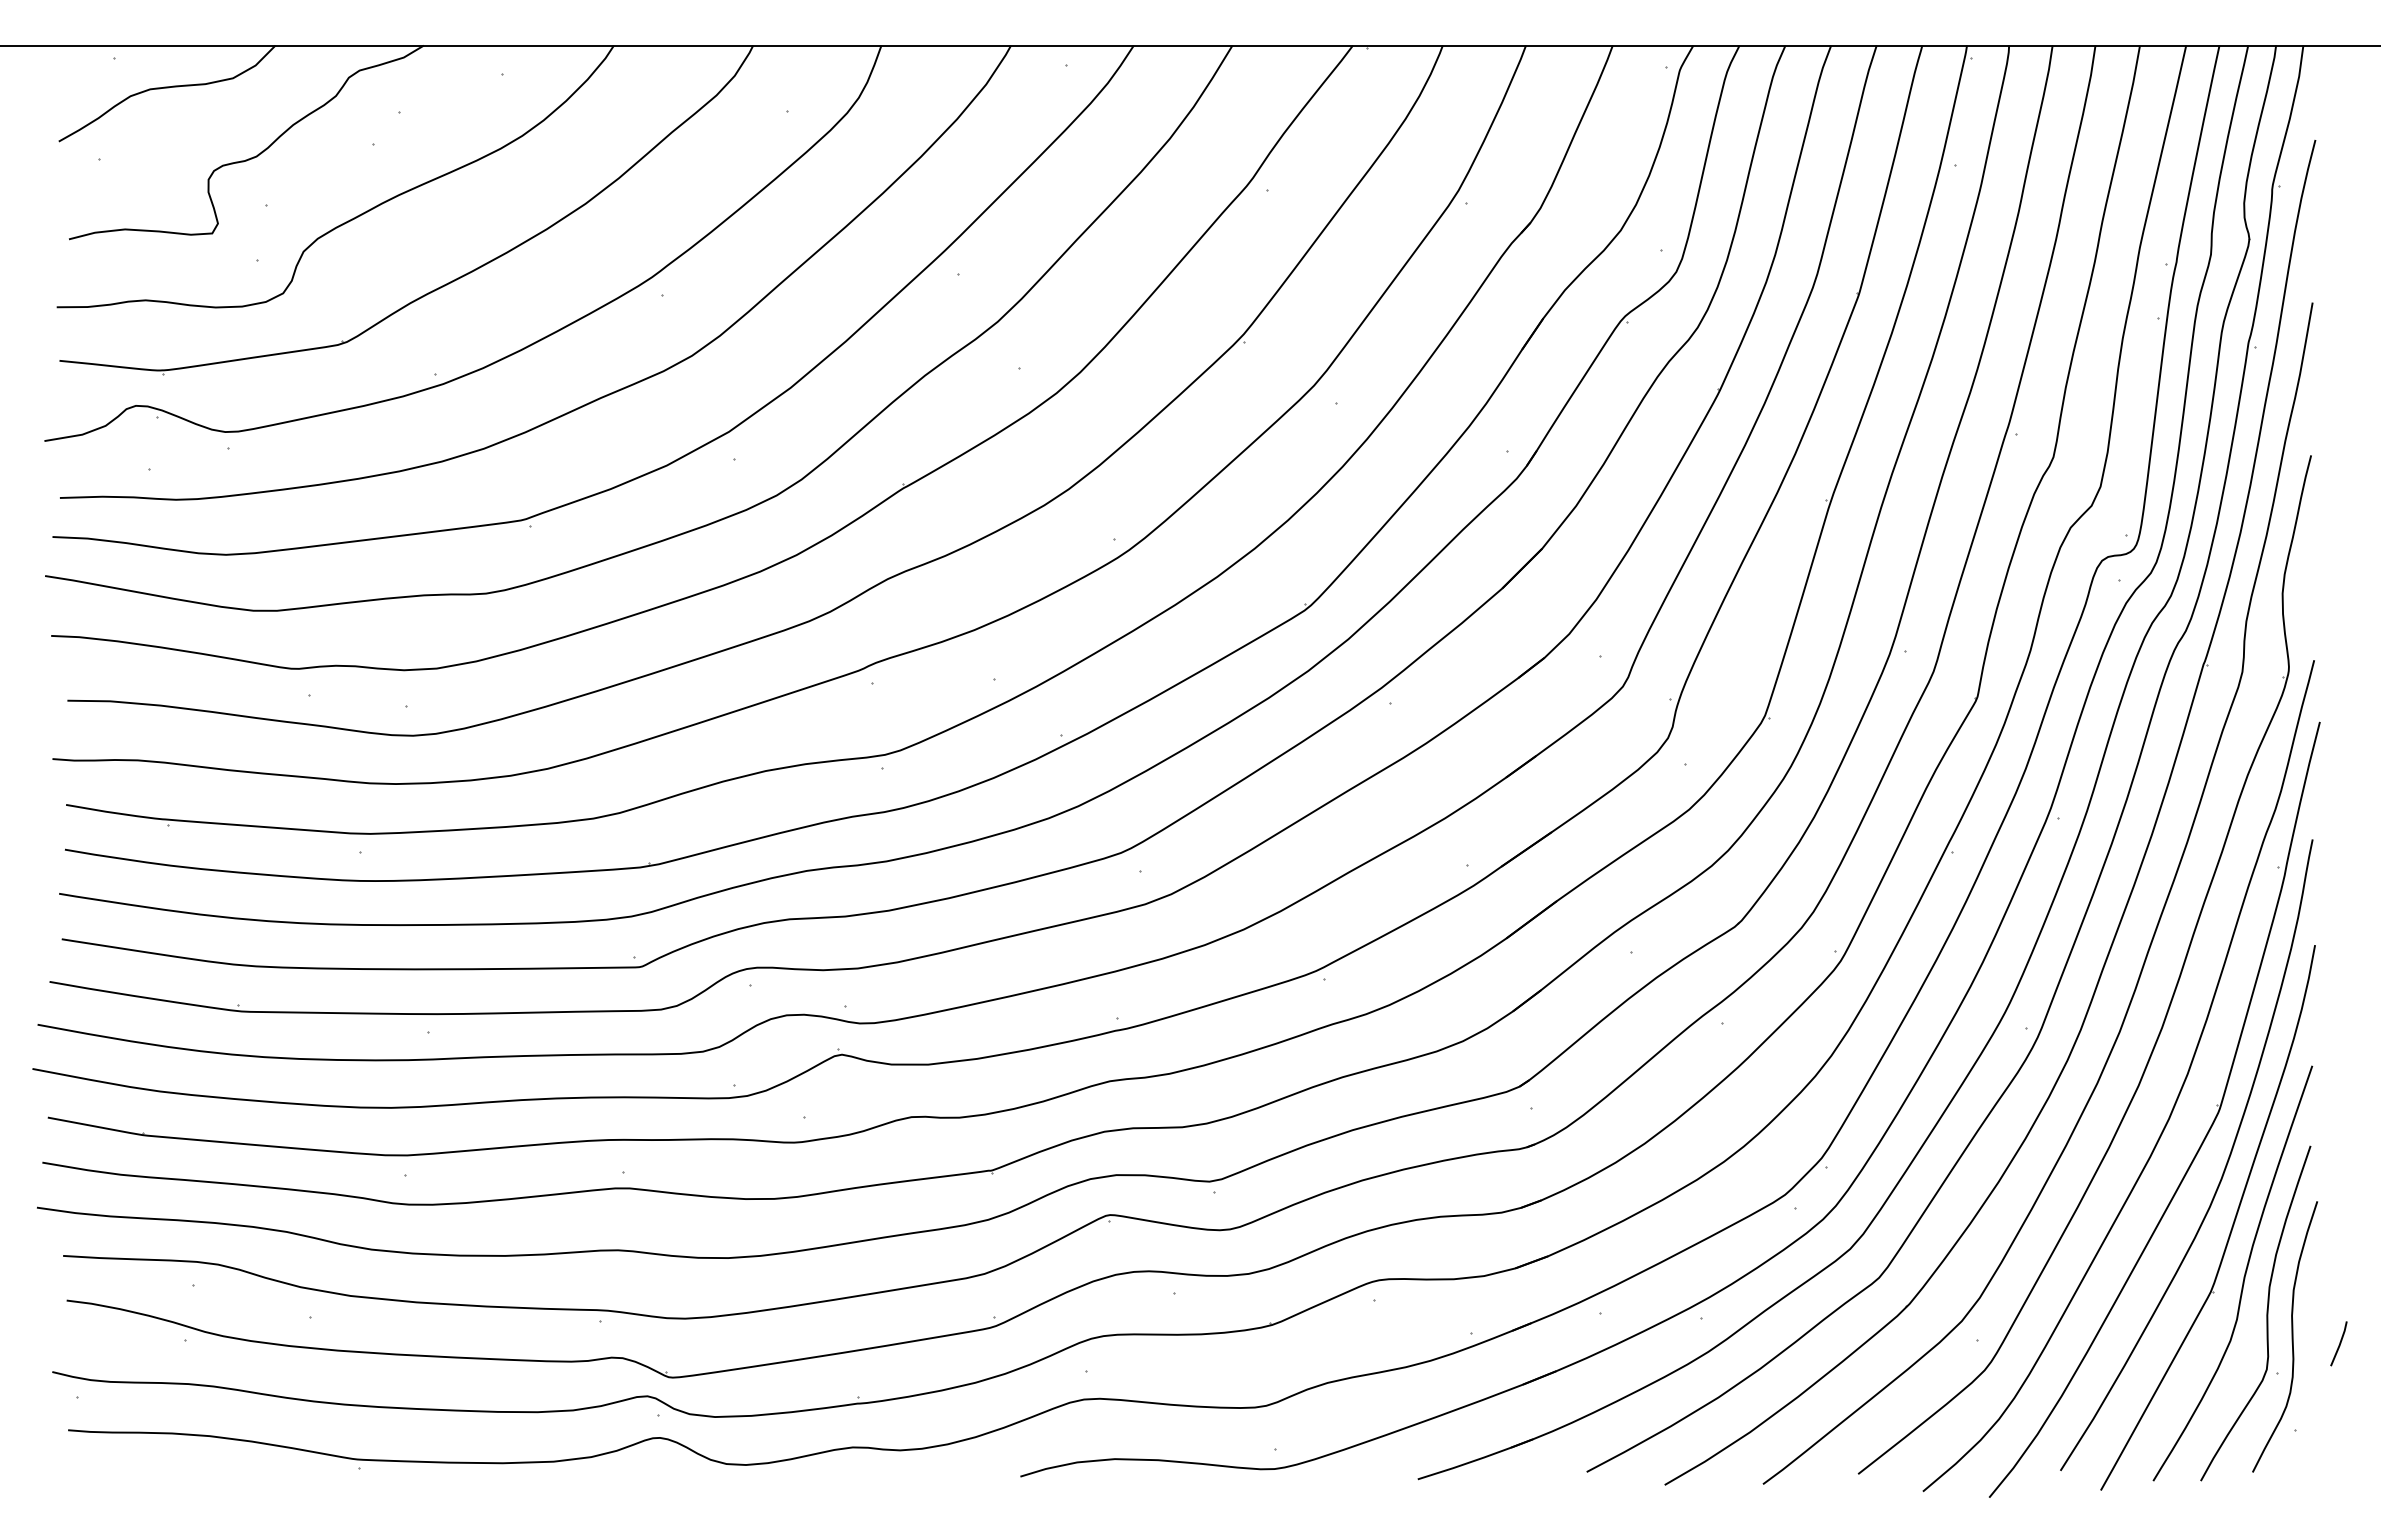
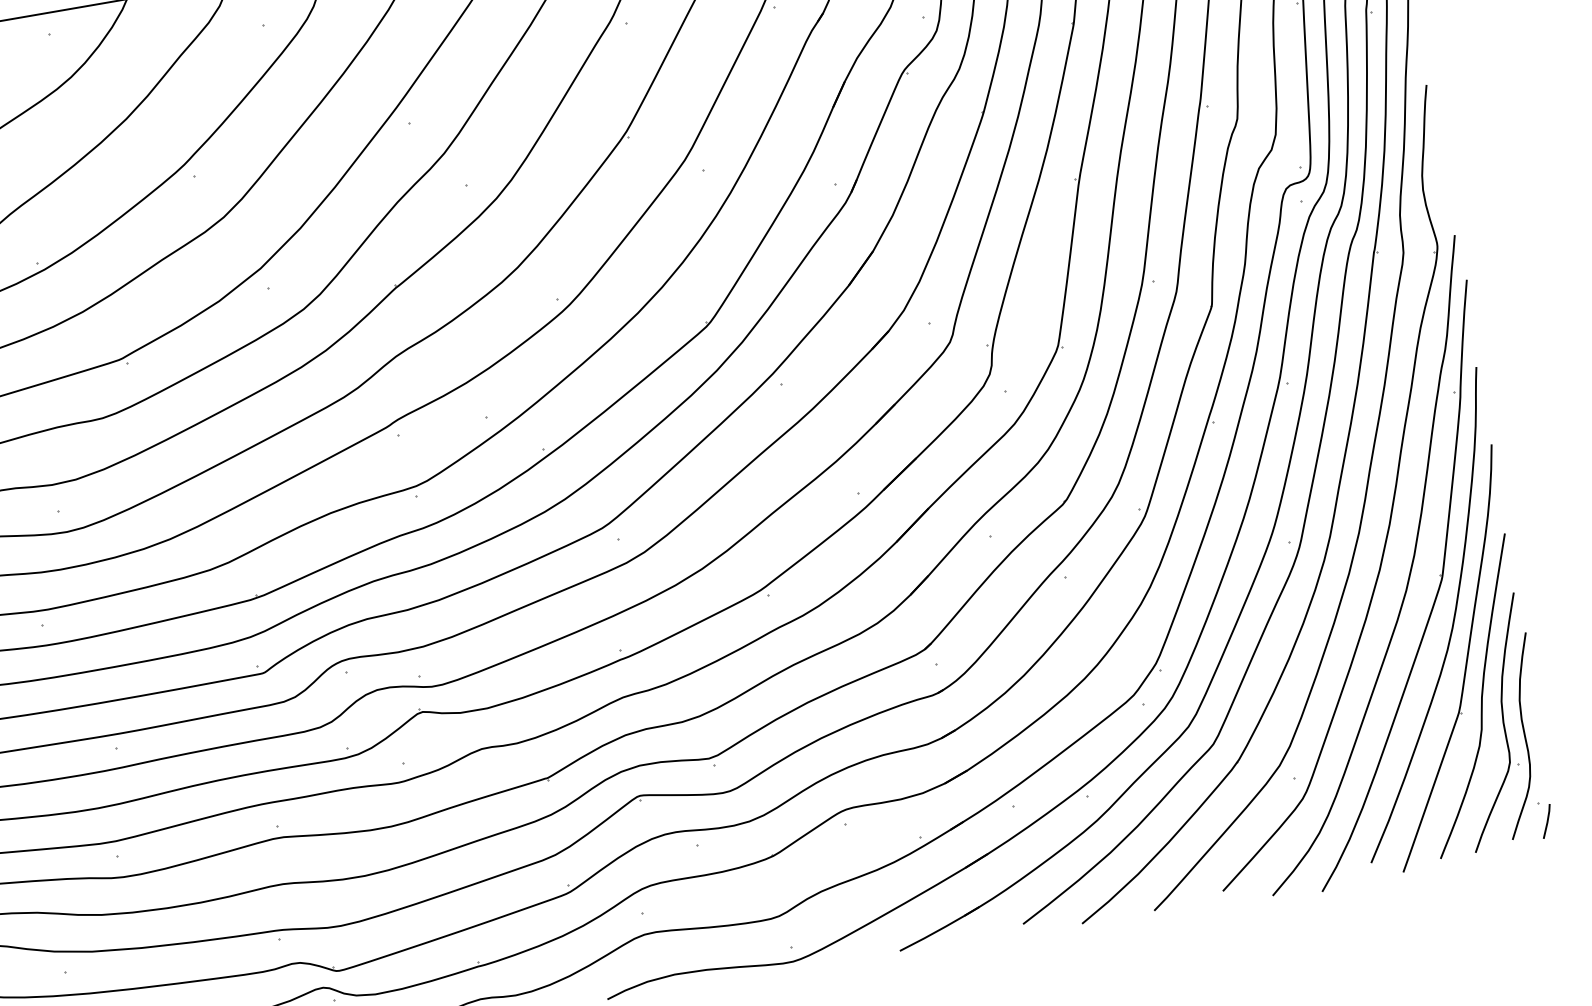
line: (2339, 1343) -> (1547, 821), moved

